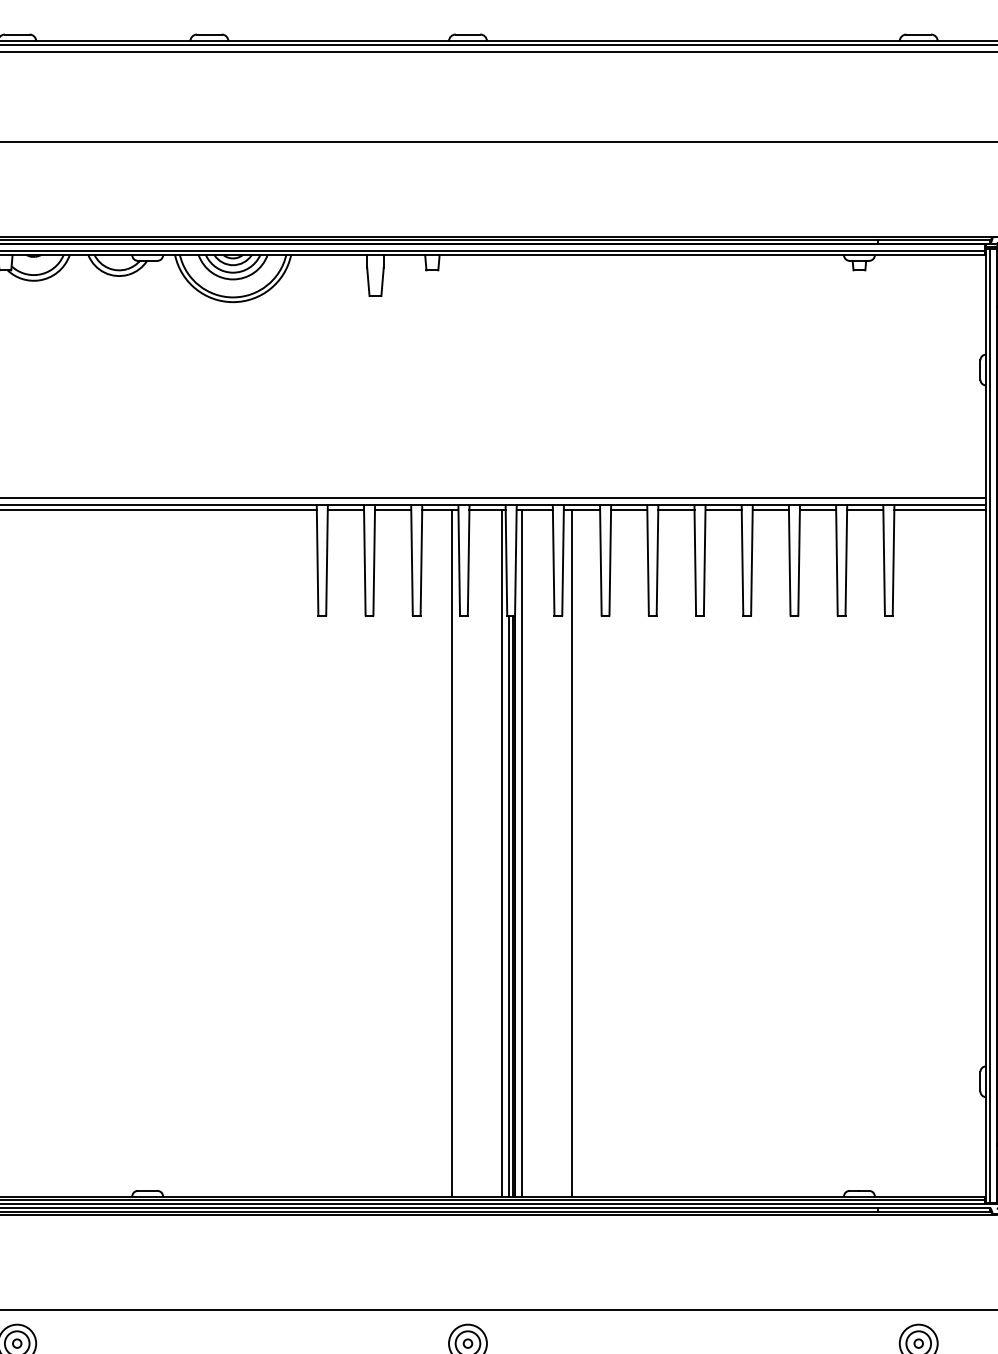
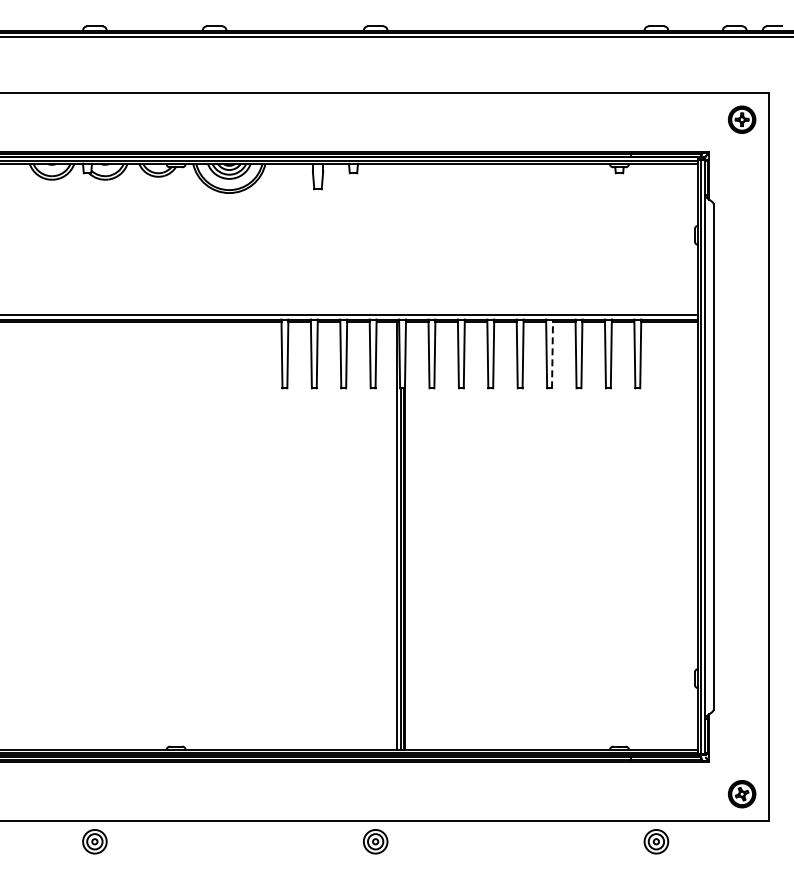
line: (751, 559) -> (552, 353), solid -> dashed
line: (451, 853) -> (365, 536), removed
line: (522, 853) -> (409, 536), removed
line: (572, 853) -> (440, 536), removed

